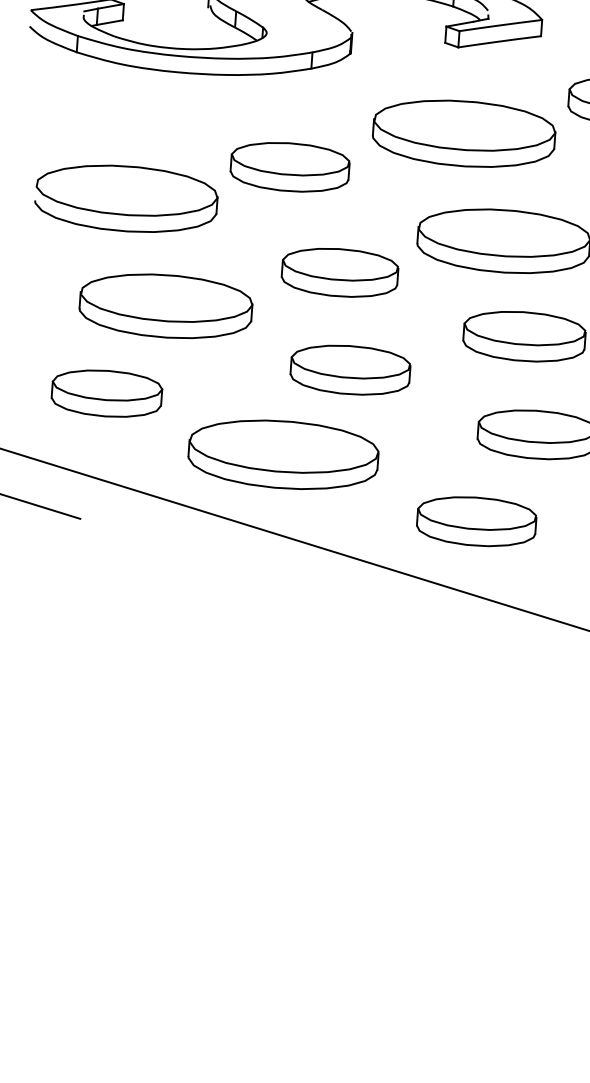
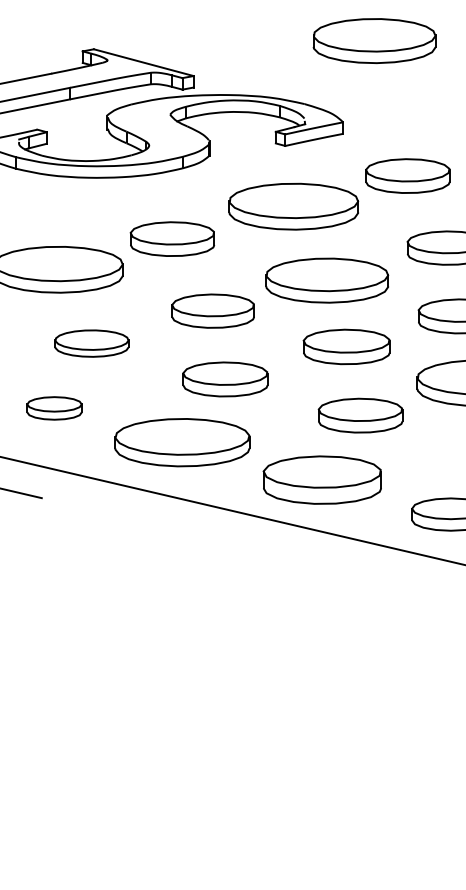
part: (165, 306) -> (91, 343), size x0.6
part: (106, 393) -> (54, 408), size x0.7
part: (475, 520) -> (321, 479), size x1.4

